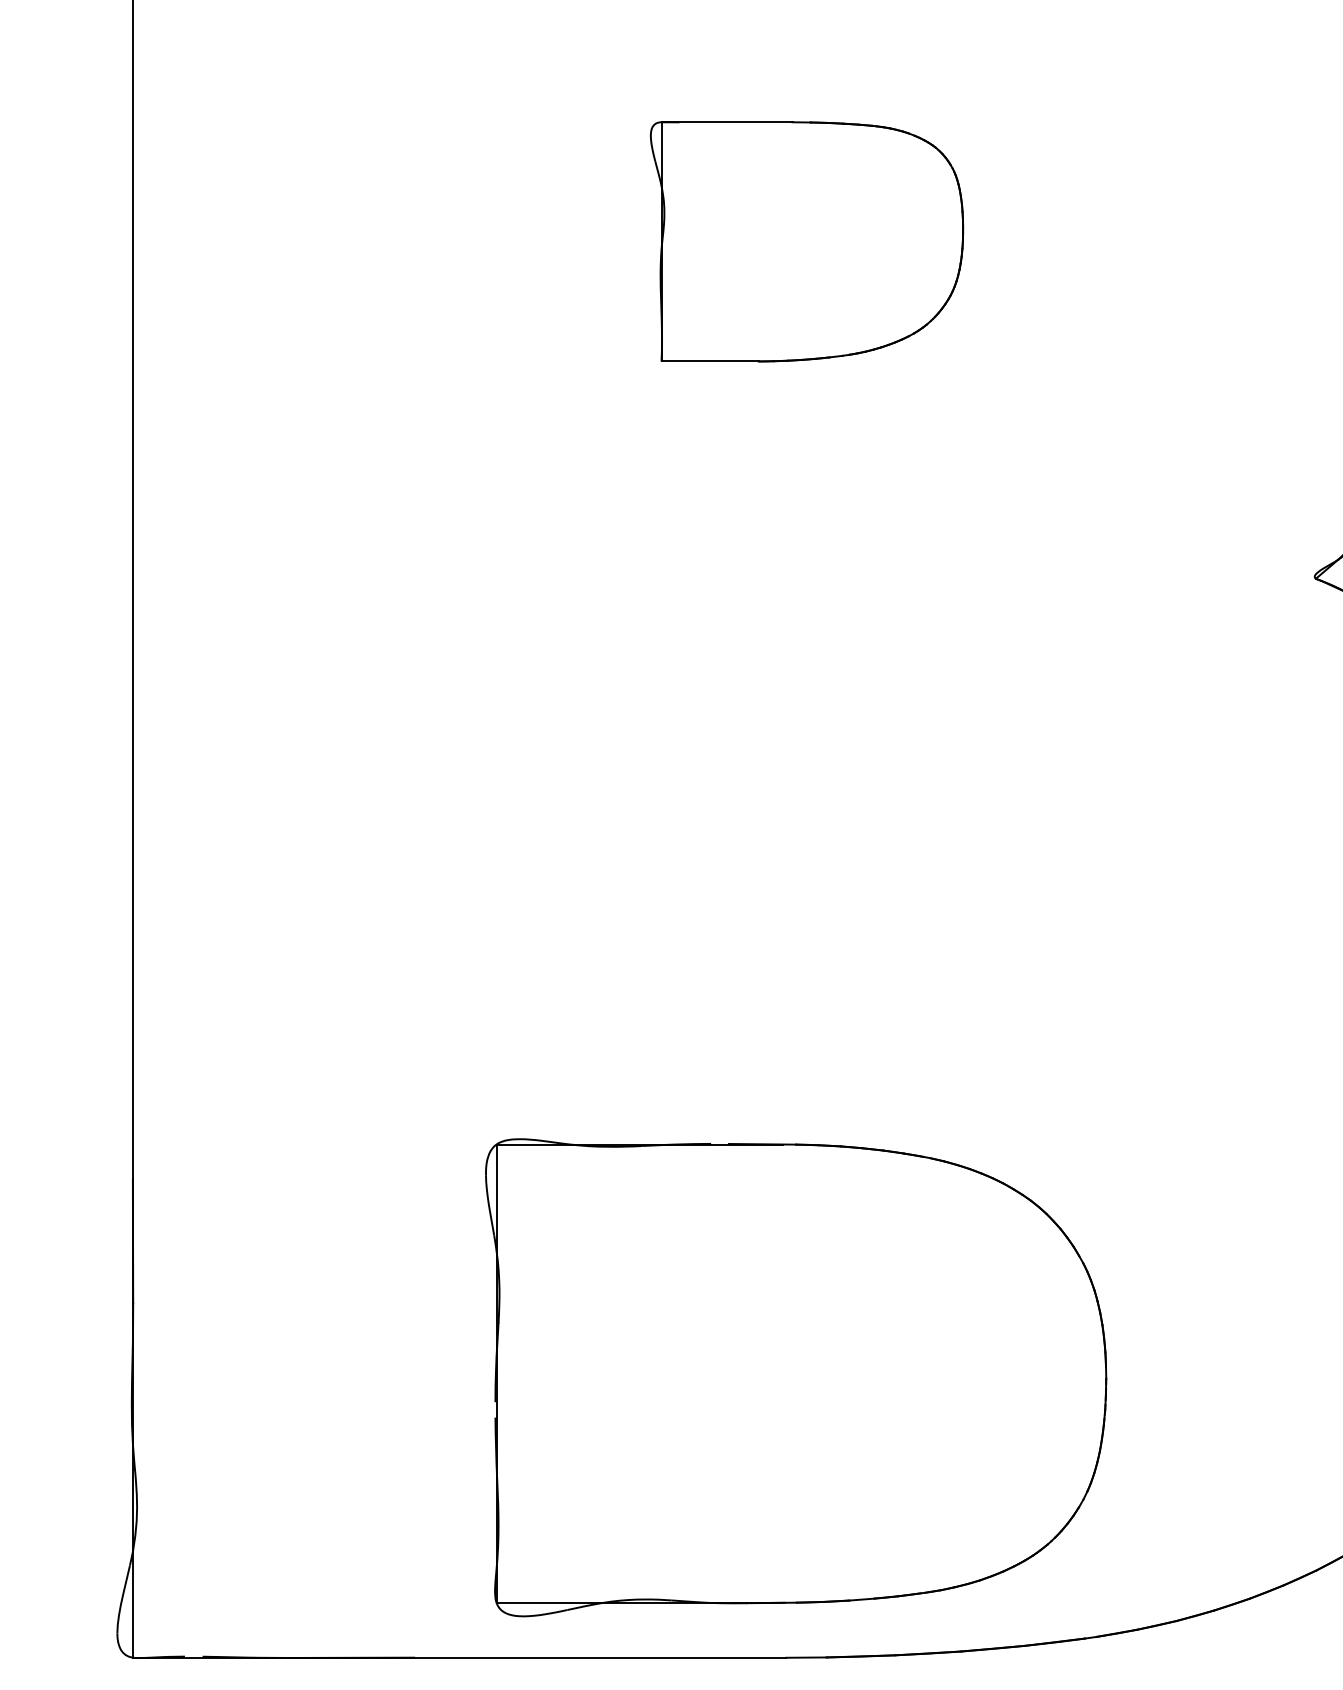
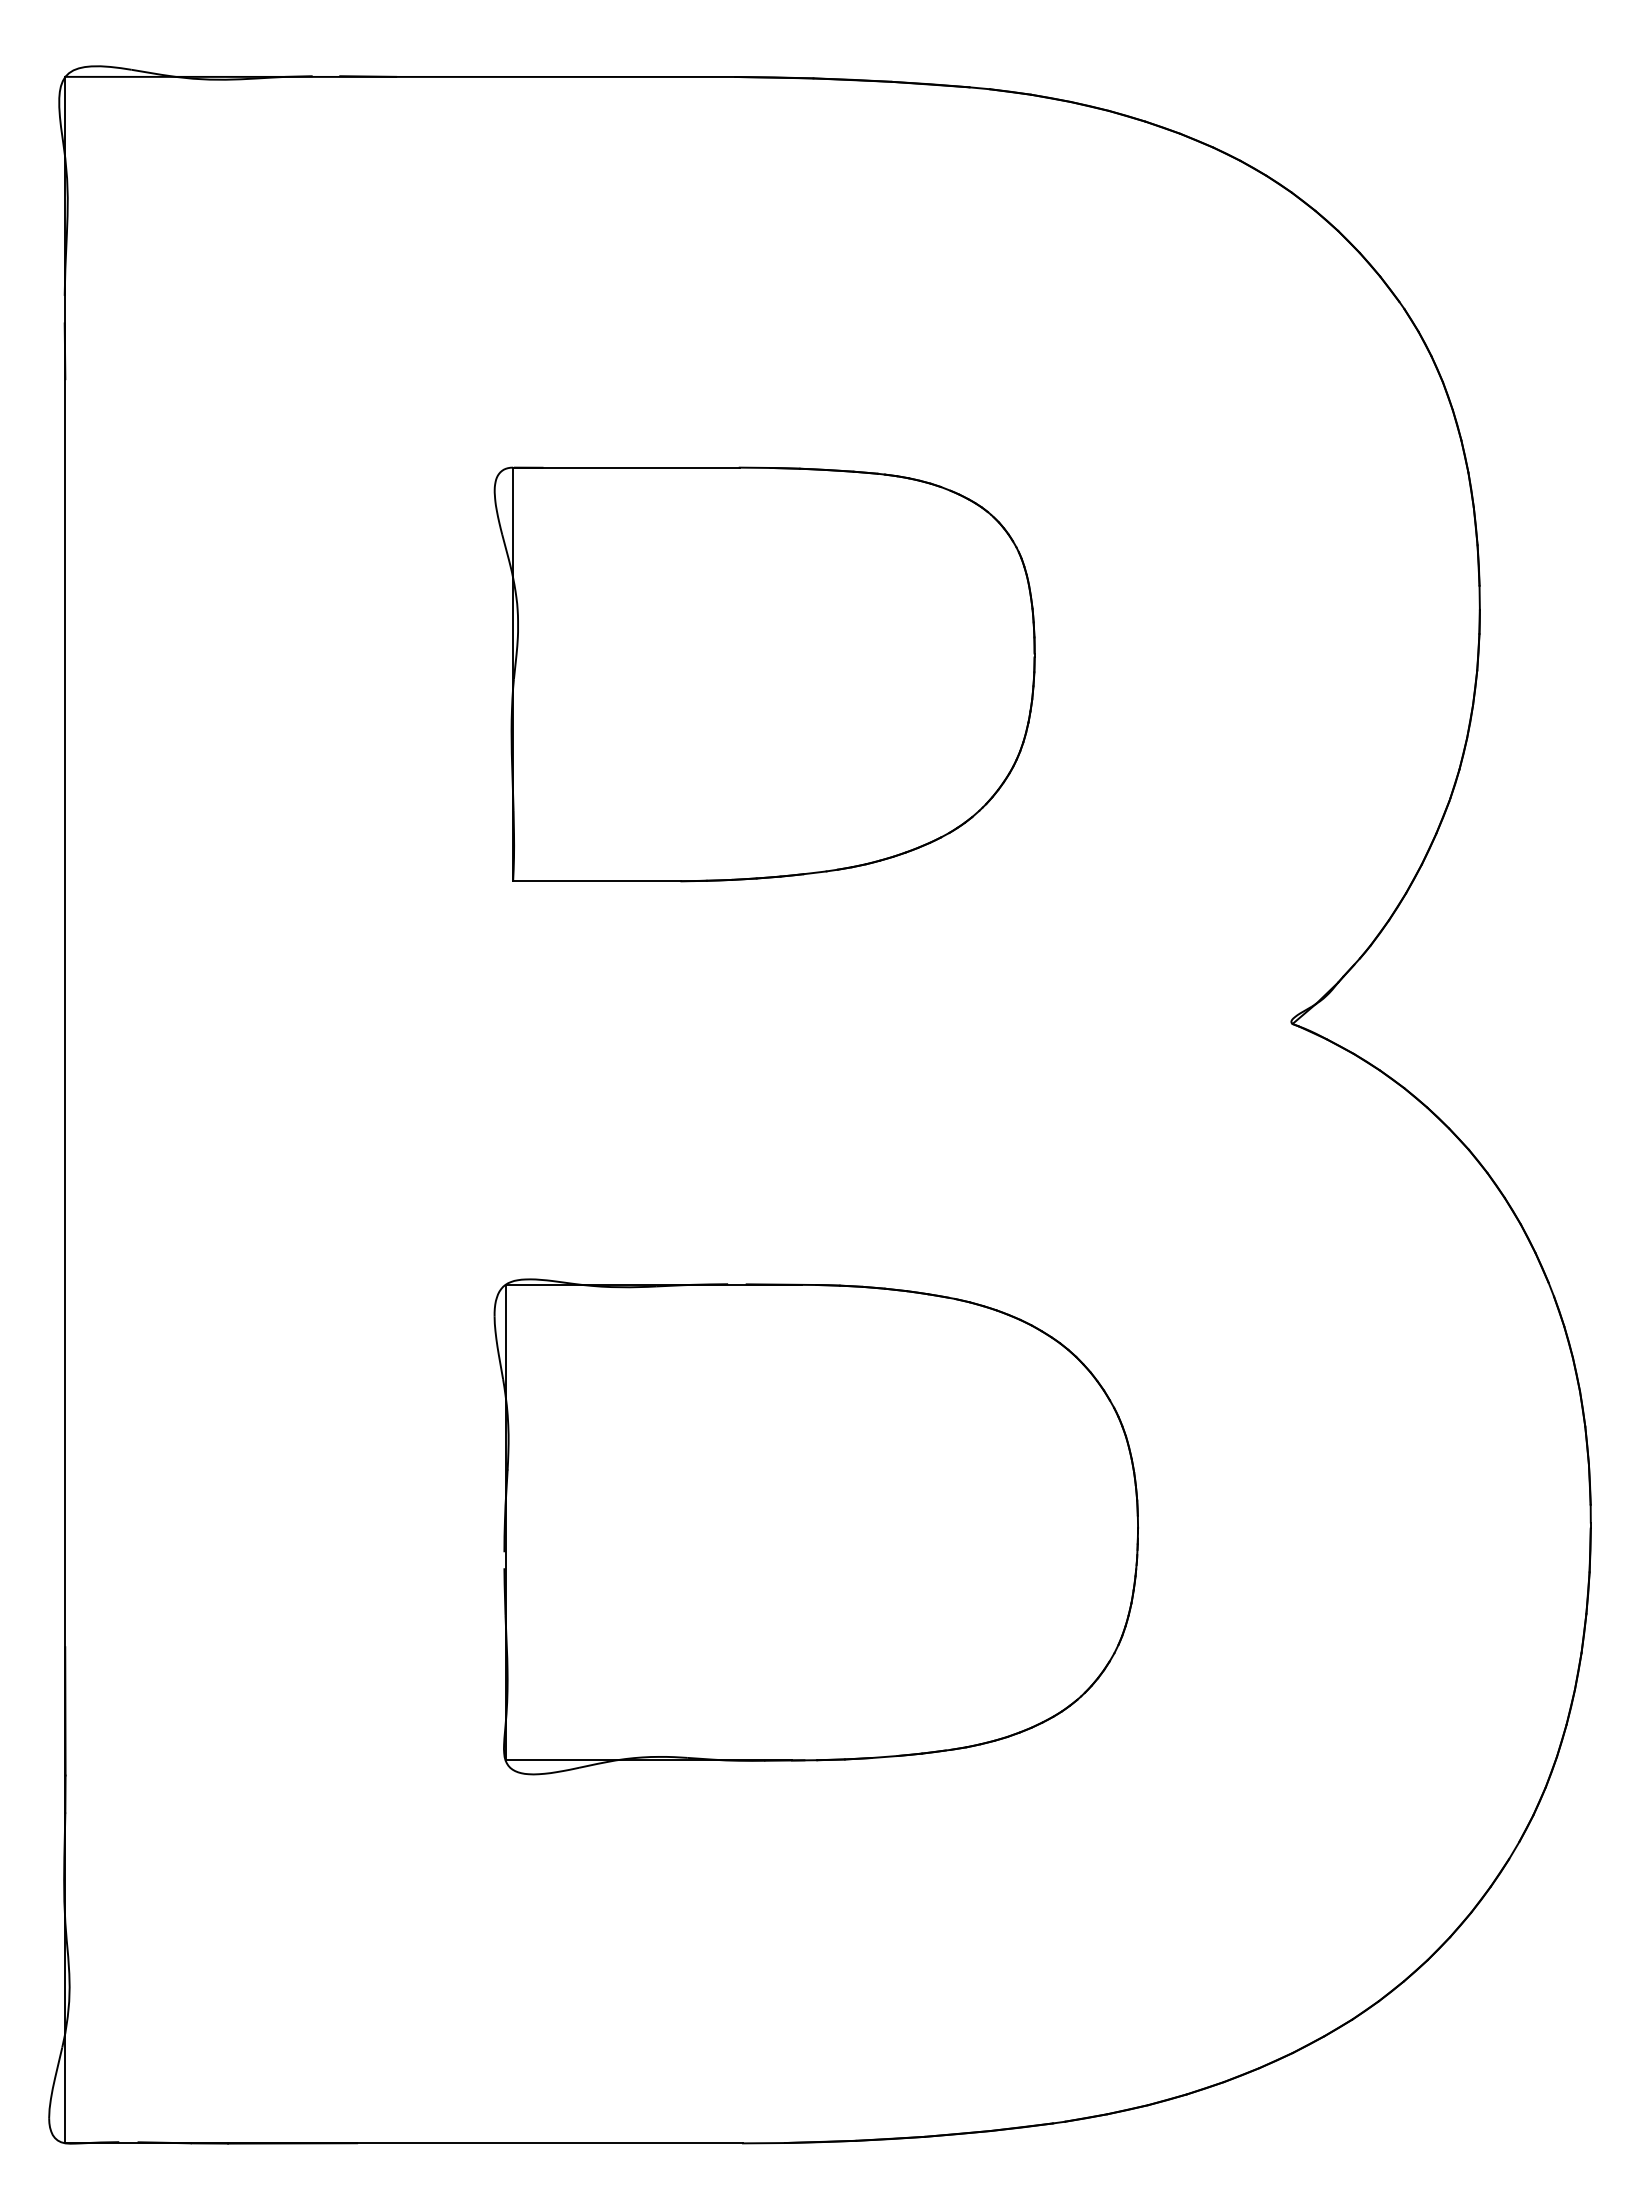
part: (806, 241) -> (764, 674), size x1.67
part: (795, 1377) -> (815, 1526), moved

